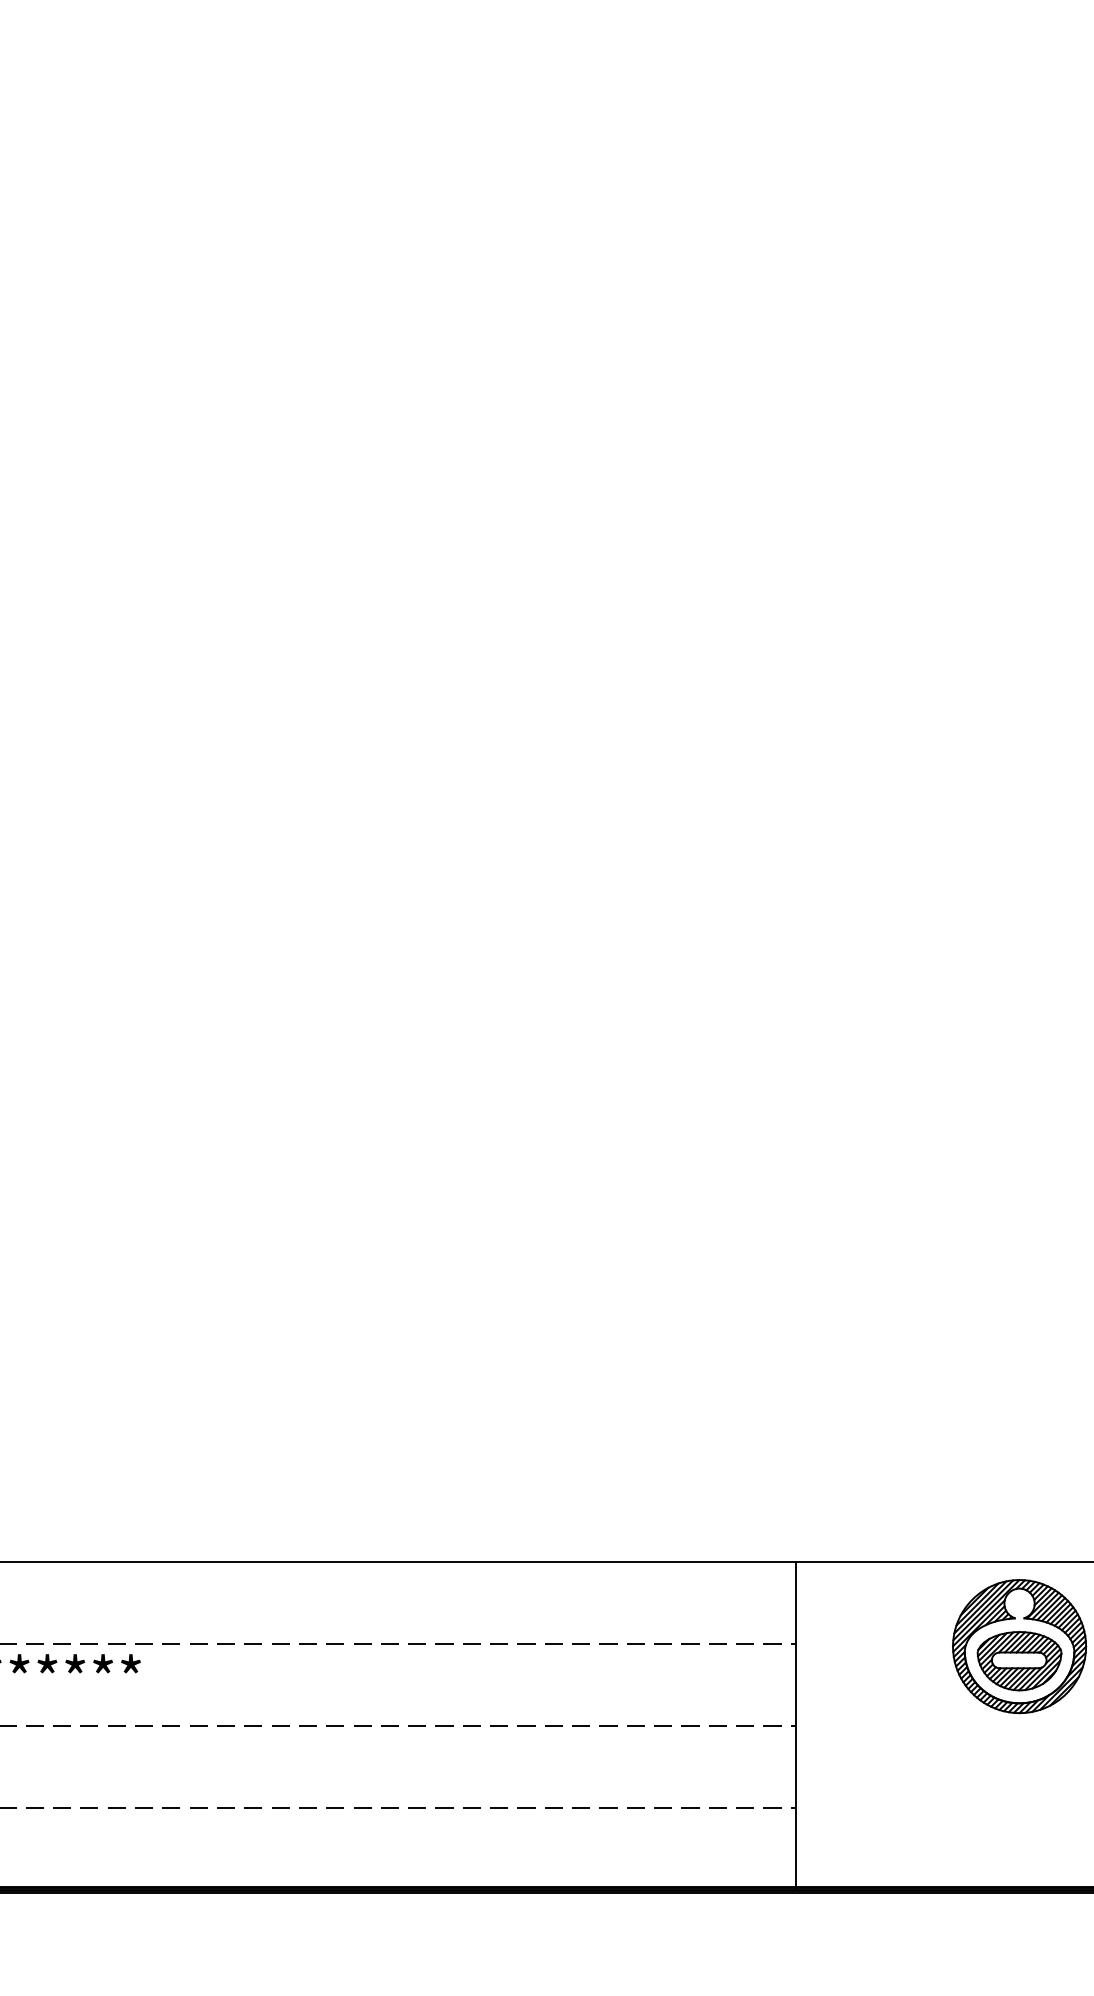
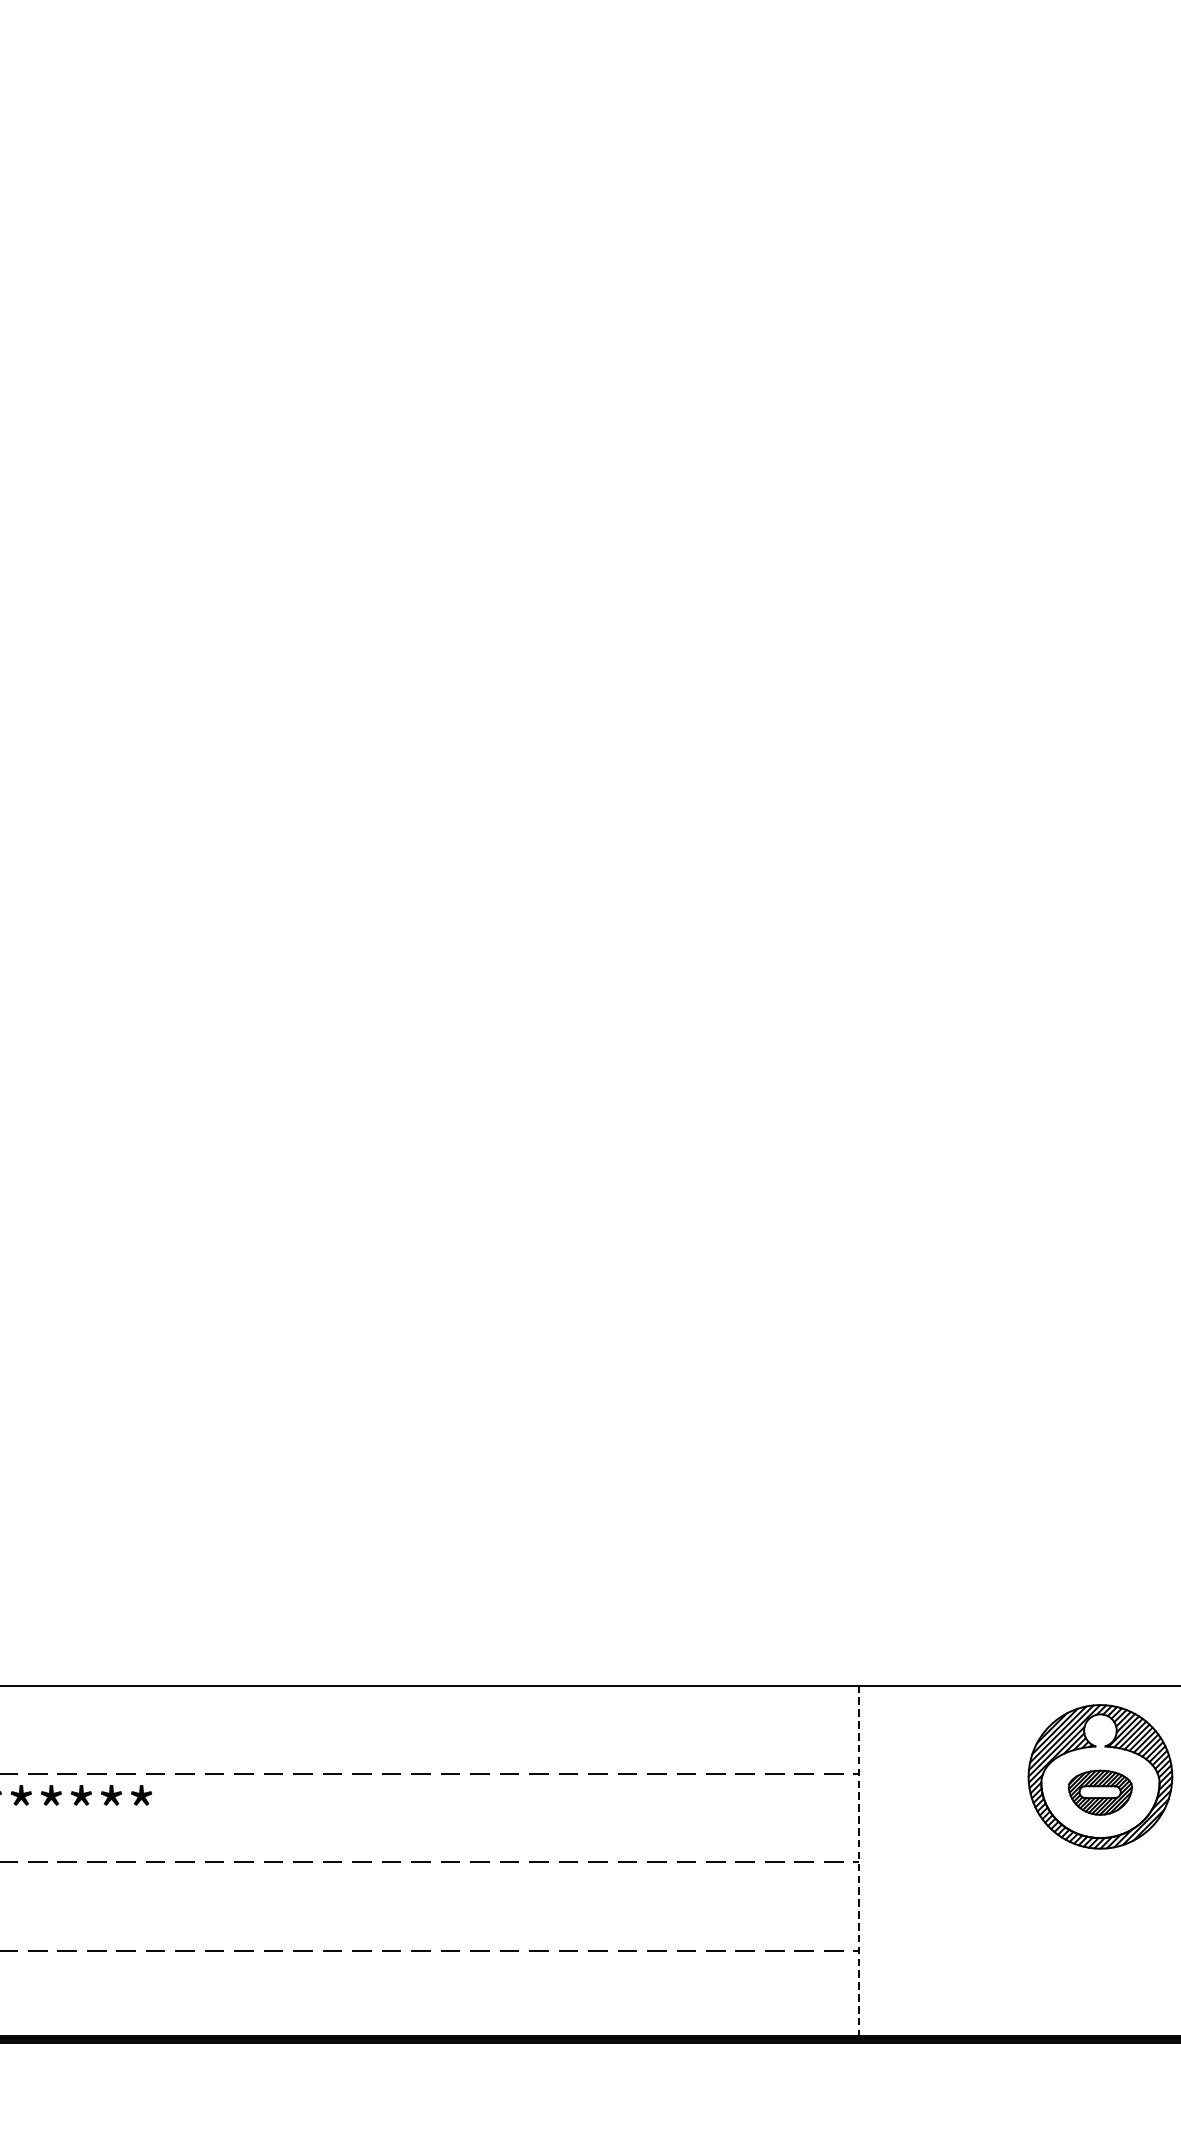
part: (1019, 1661) -> (1100, 1792), size x0.7
line: (796, 1725) -> (859, 1862), solid -> dashed

